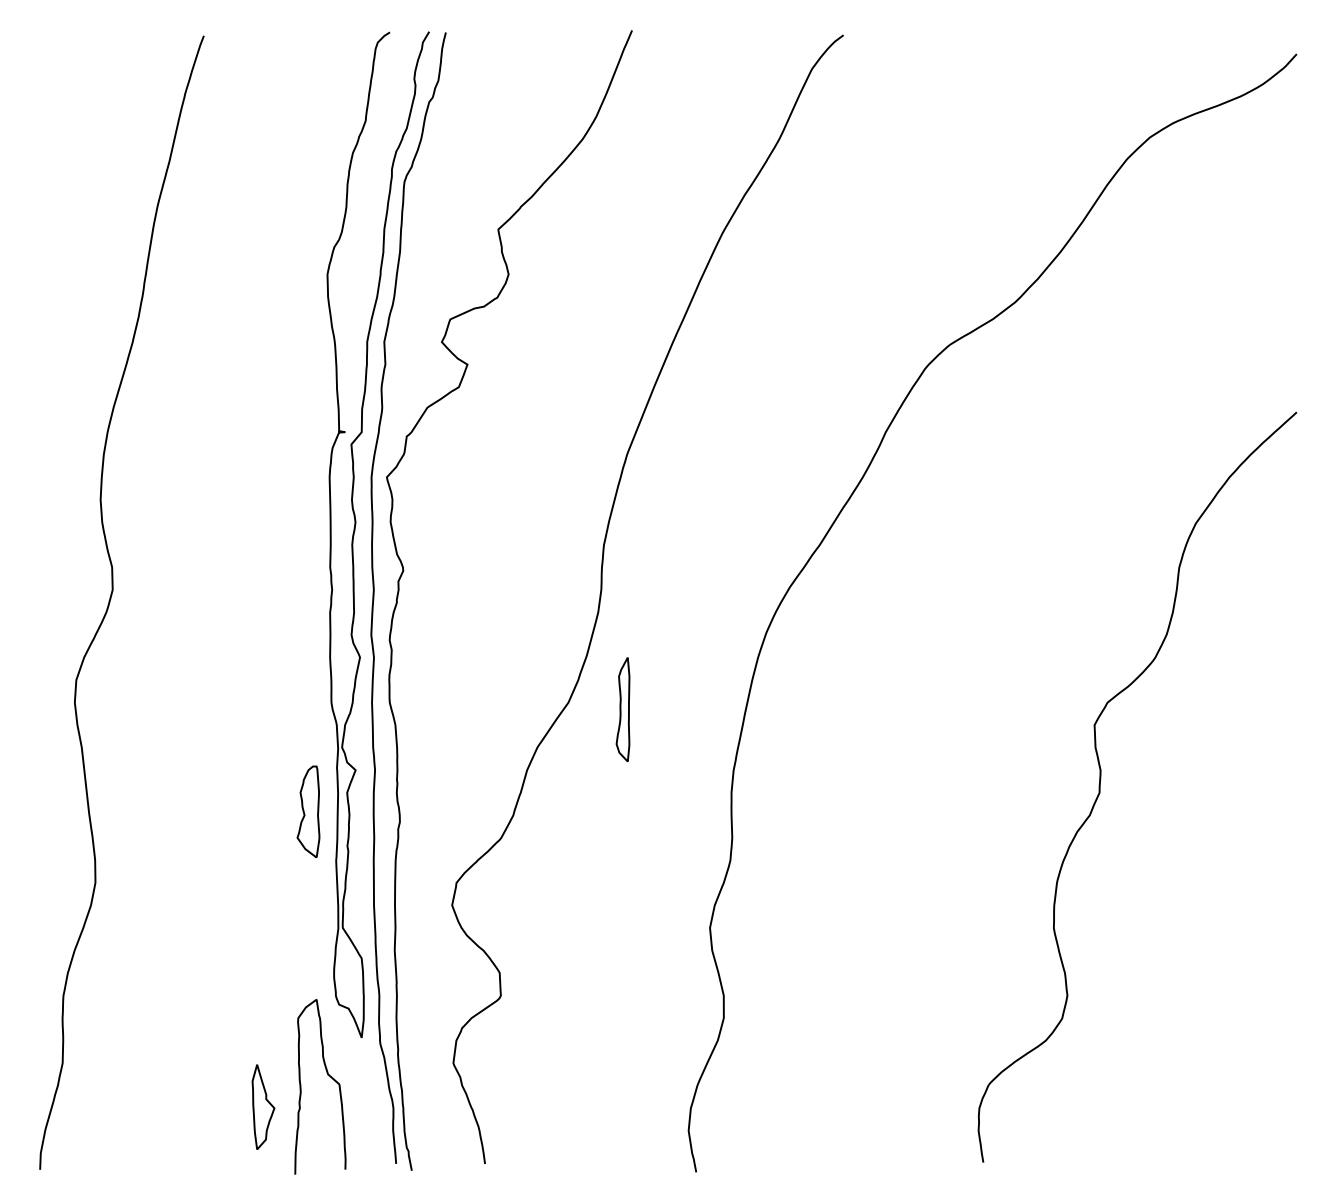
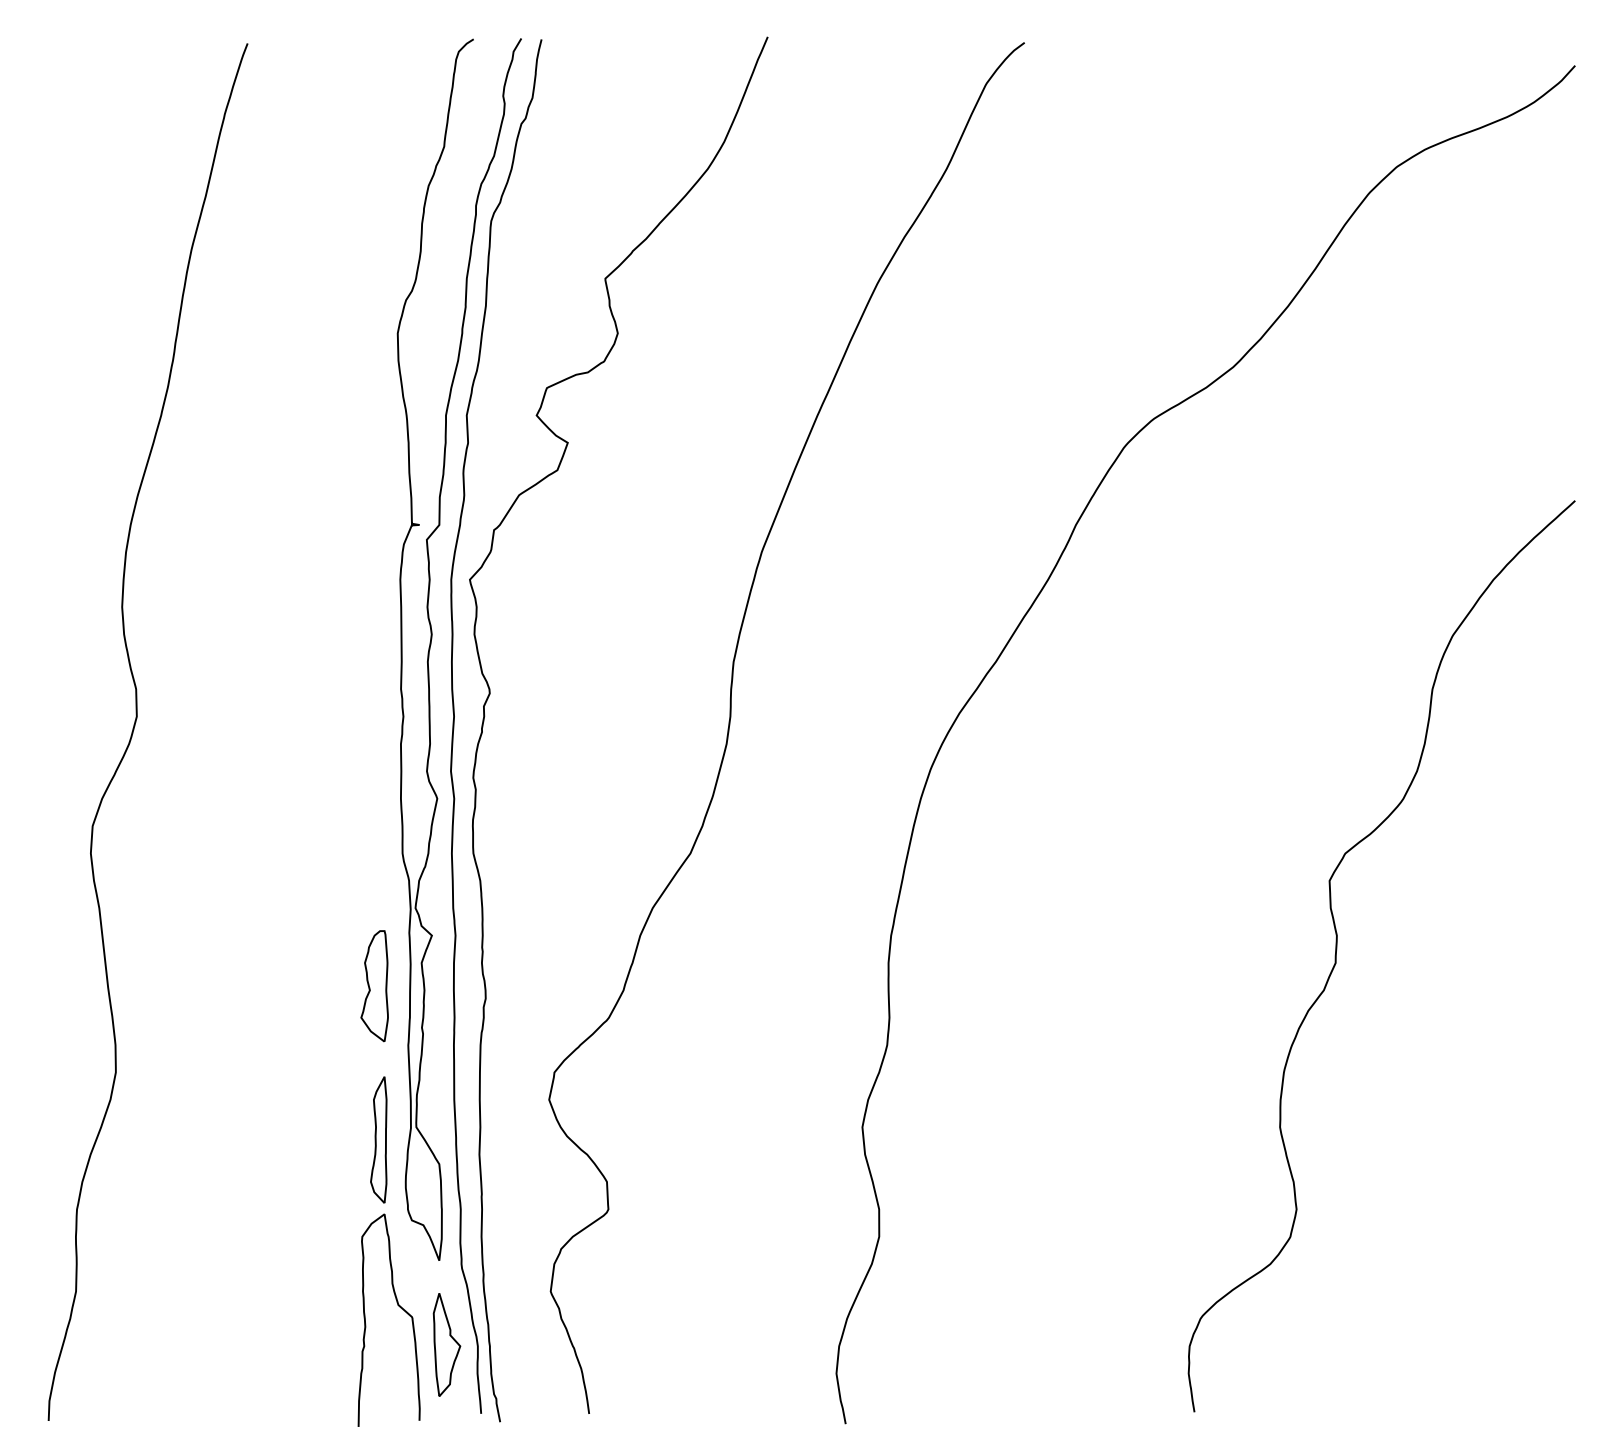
part: (622, 709) -> (378, 1139), moved
part: (263, 1106) -> (446, 1344), moved

